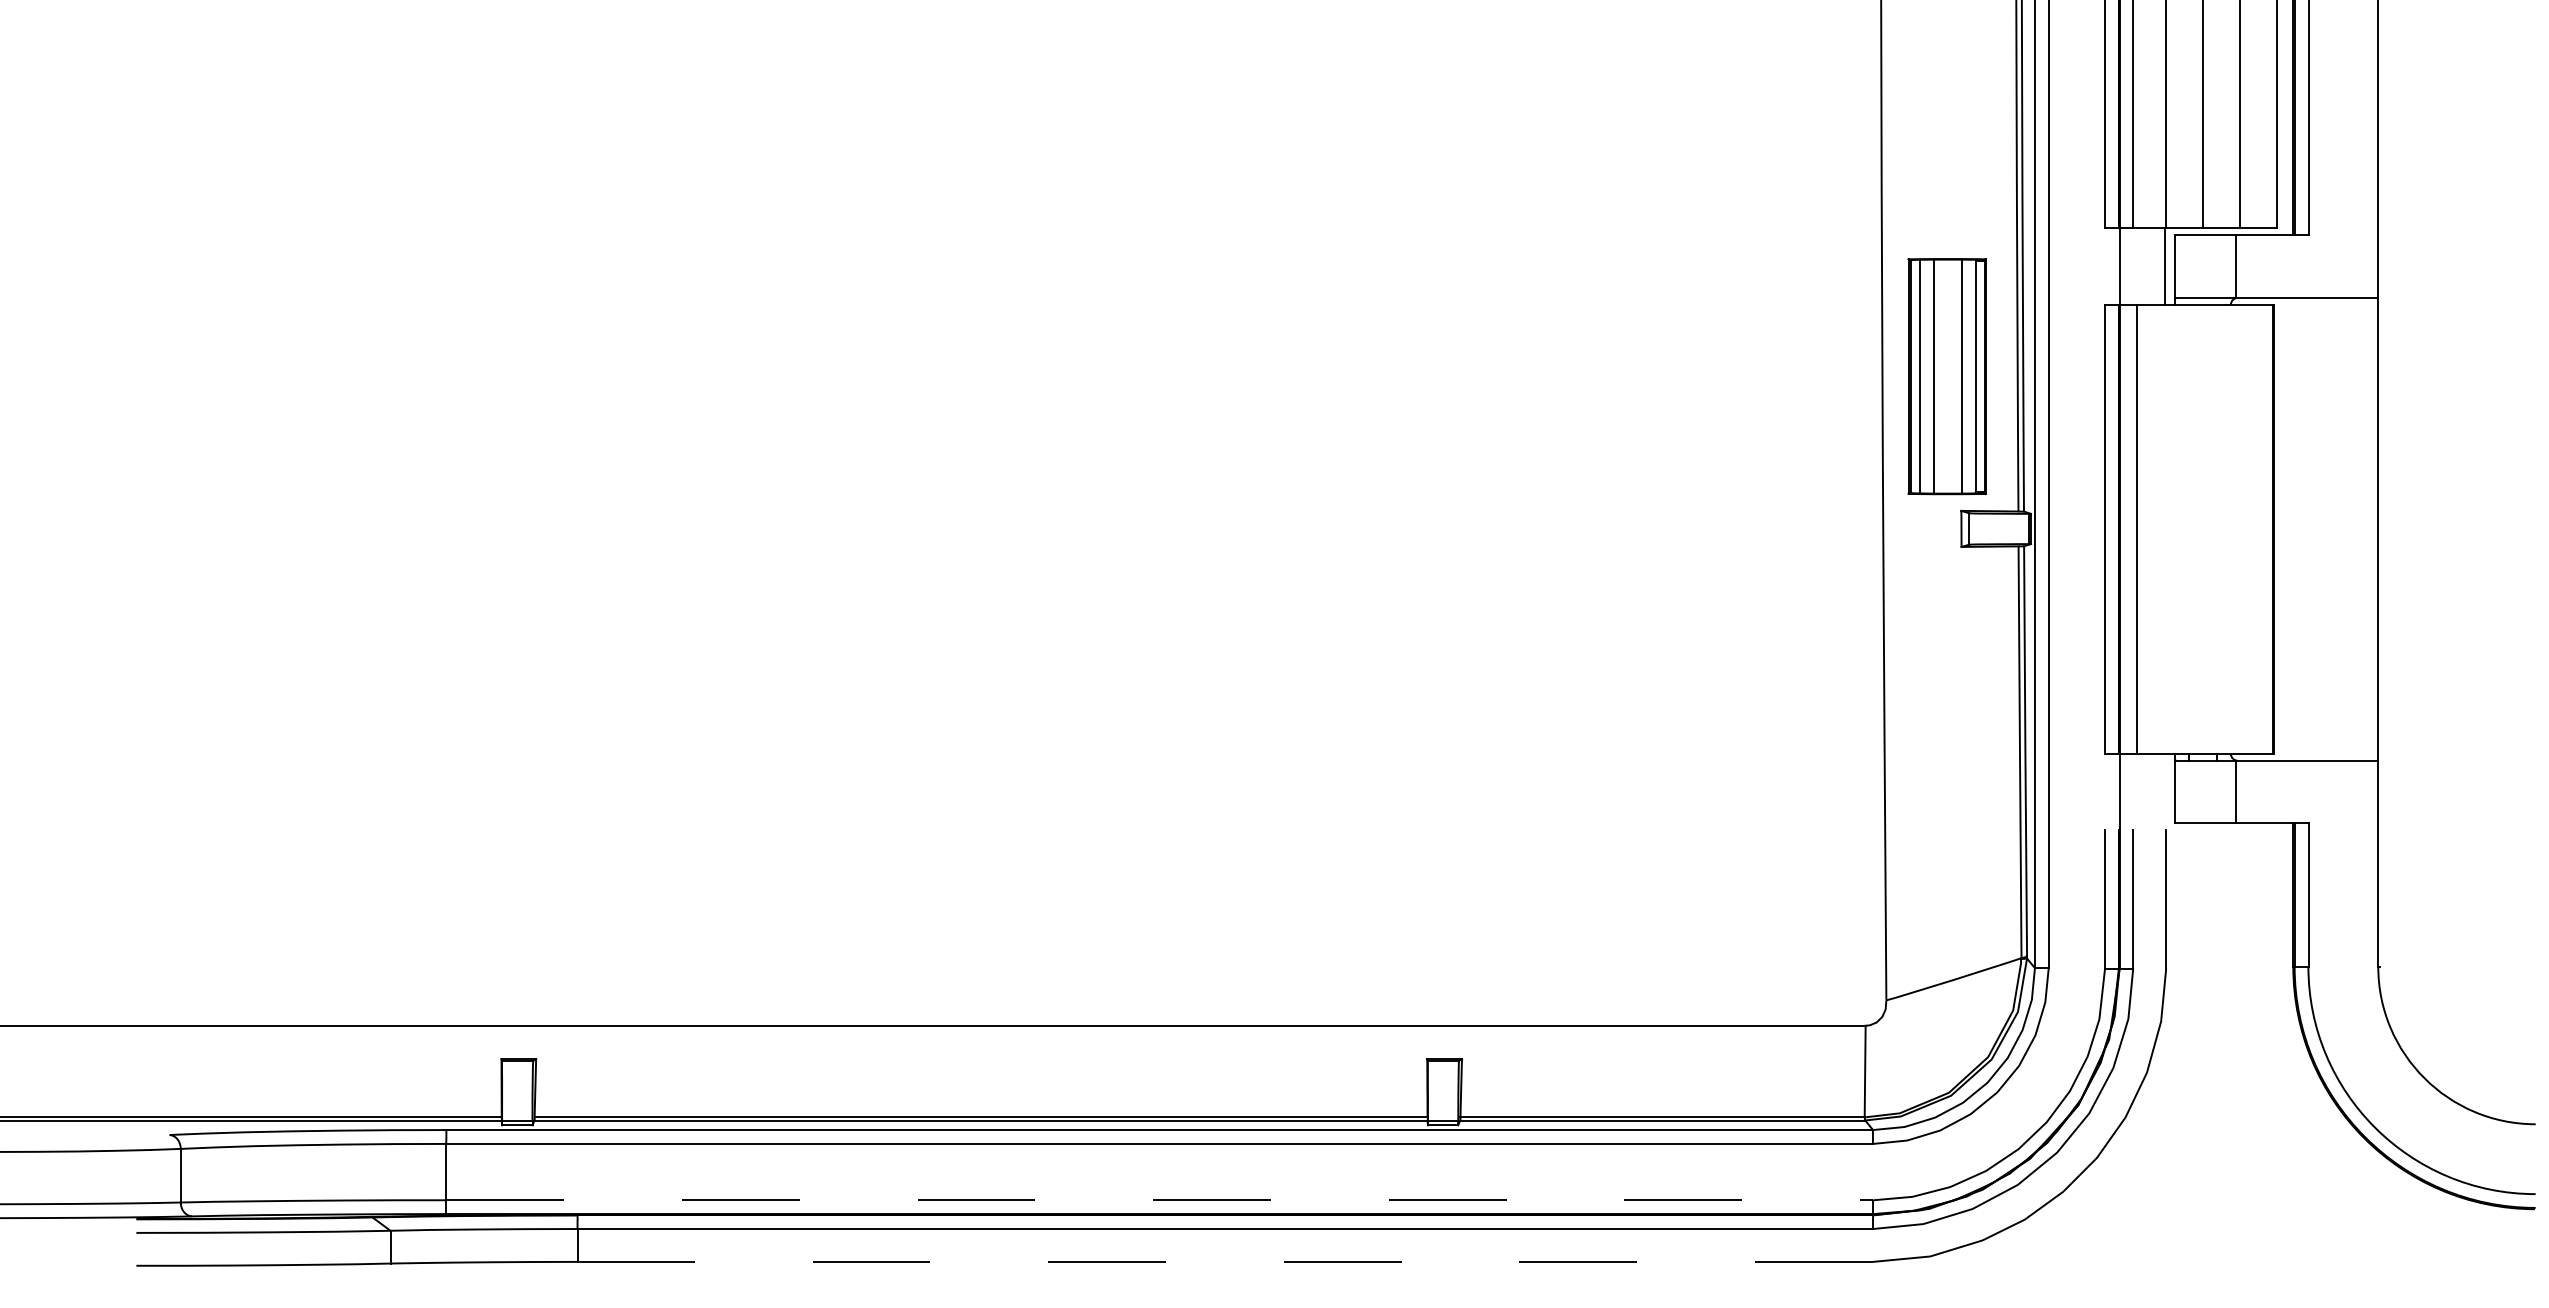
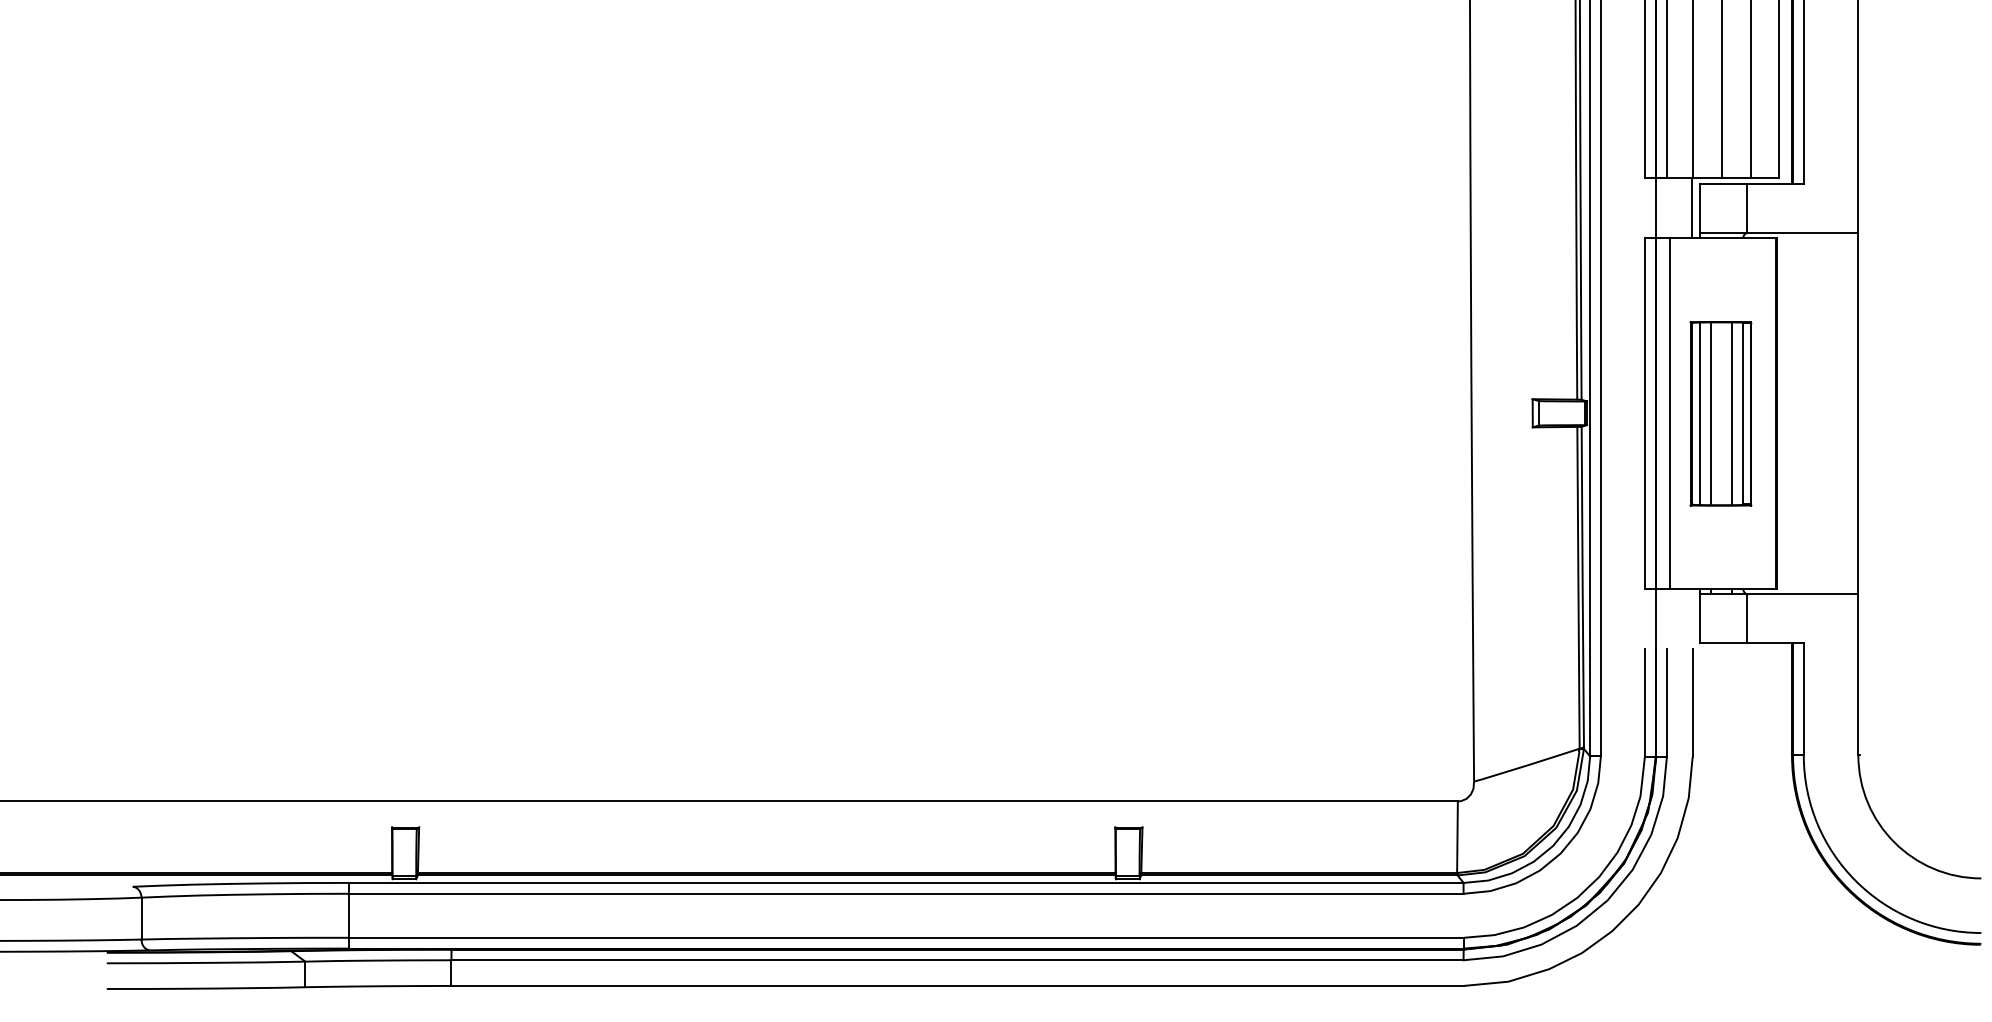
part: (1946, 376) -> (1720, 413), moved
line: (1159, 1200) -> (906, 937), dashed -> solid
line: (1225, 1261) -> (957, 985), dashed -> solid

